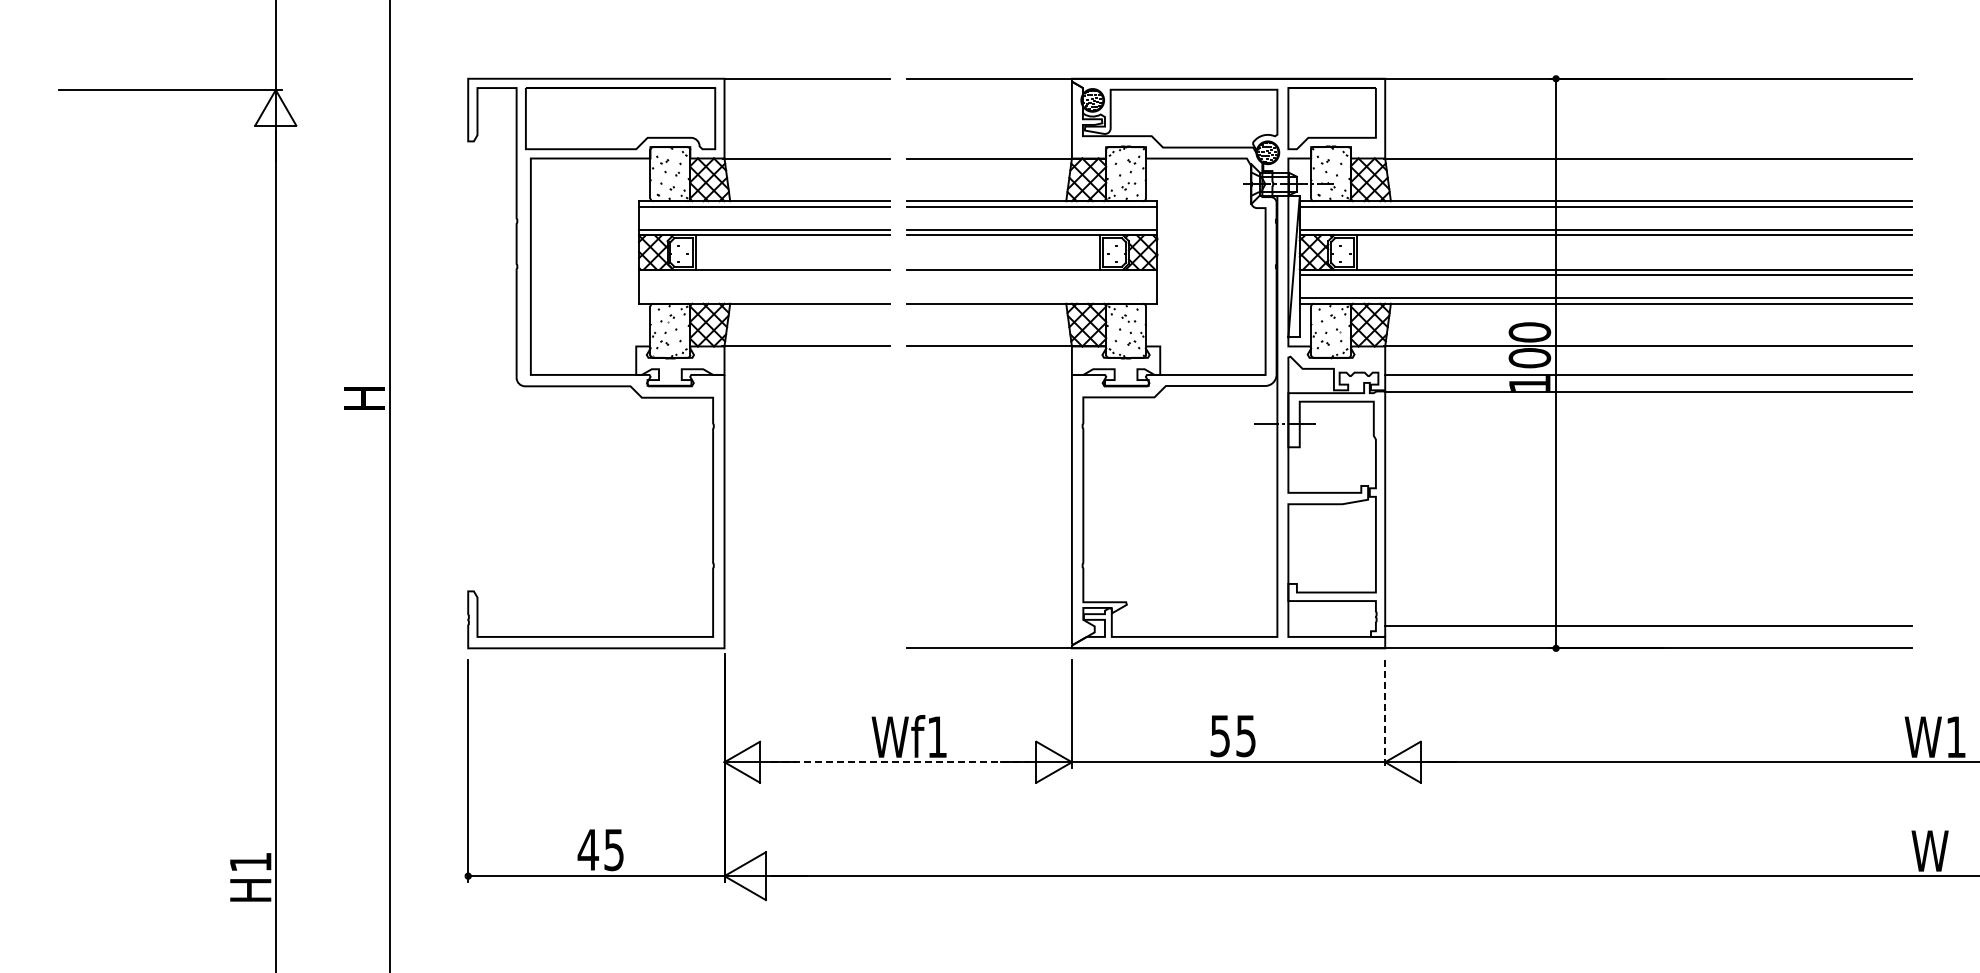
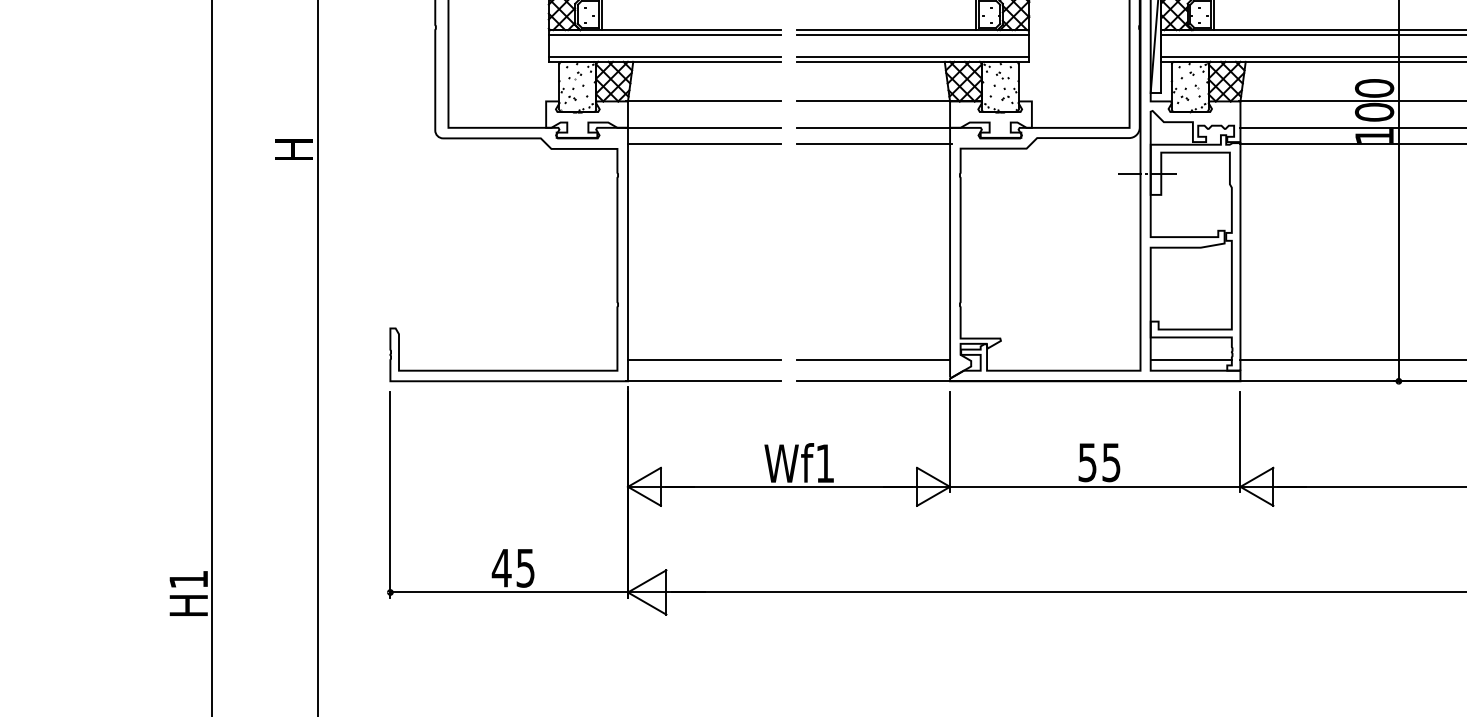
line: (764, 275) -> (665, 35), added
line: (1031, 275) -> (912, 35), added
line: (764, 298) -> (665, 56), added
line: (1031, 298) -> (912, 56), added
line: (805, 374) -> (703, 127), added
line: (989, 374) -> (873, 127), added
line: (806, 392) -> (703, 144), added
line: (989, 392) -> (873, 144), added
line: (806, 625) -> (703, 360), added
line: (988, 625) -> (872, 360), added
line: (1331, 625) -> (1190, 360), added
line: (805, 648) -> (703, 381), added
line: (1385, 714) -> (1240, 442), dashed -> solid
line: (898, 762) -> (789, 487), dashed -> solid

